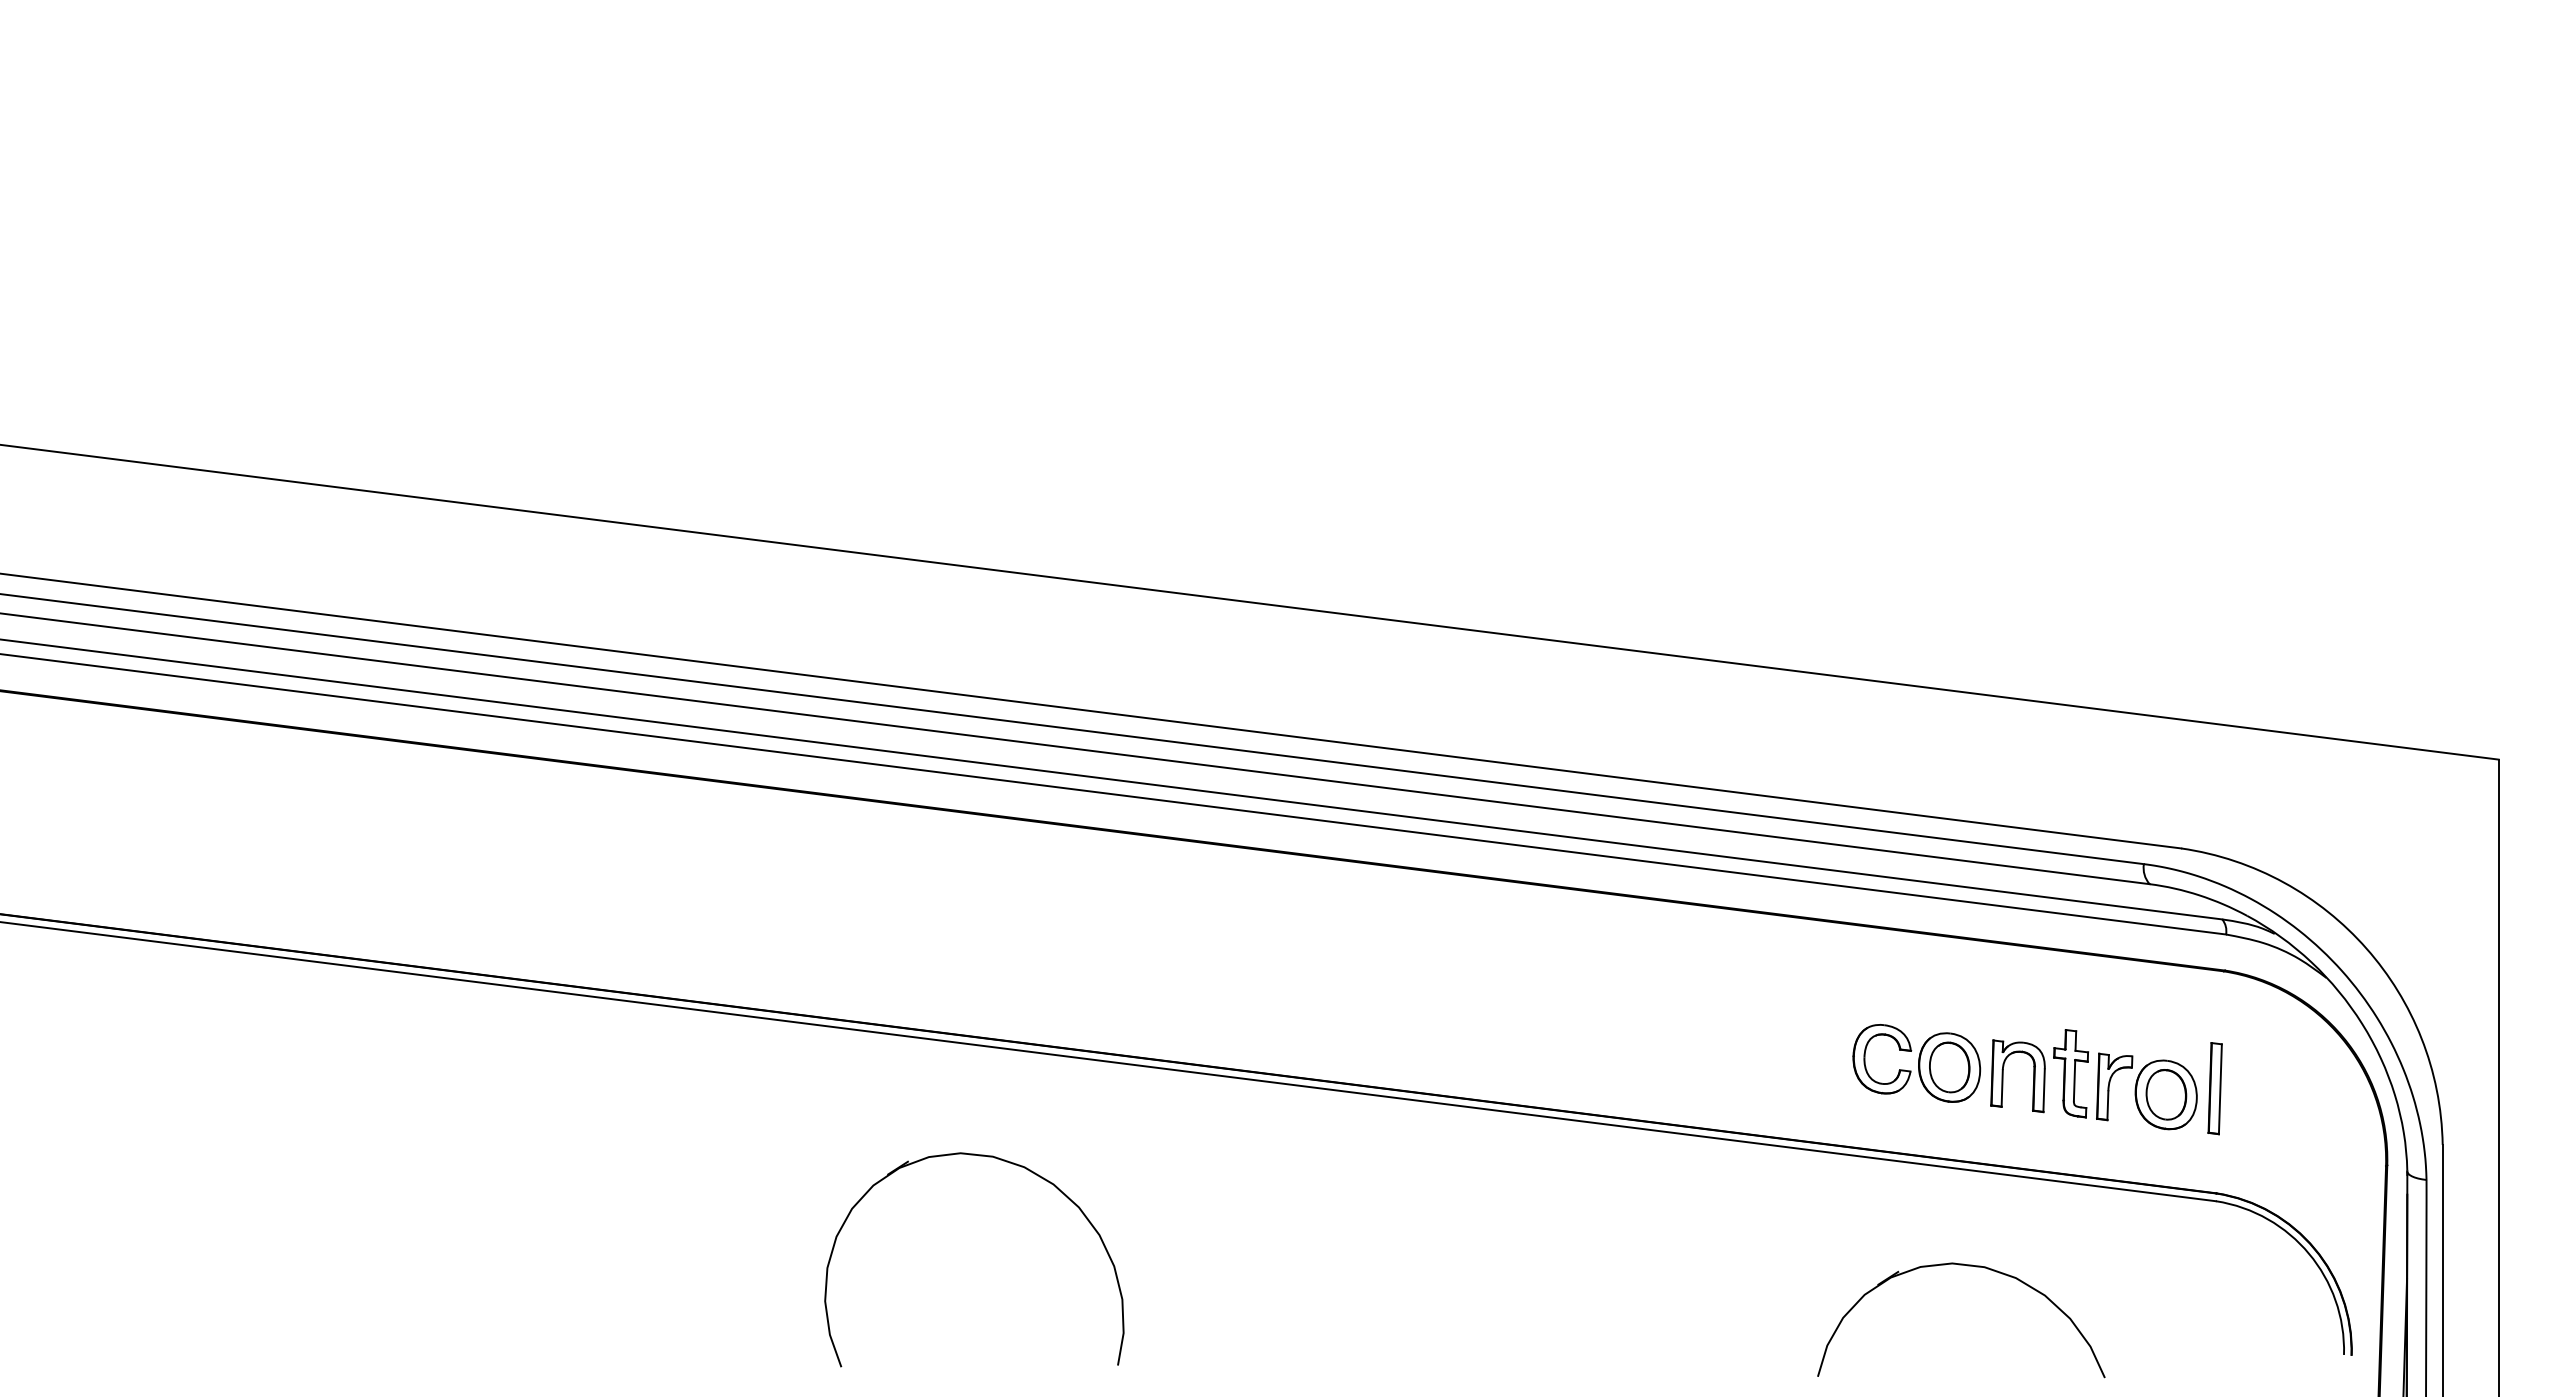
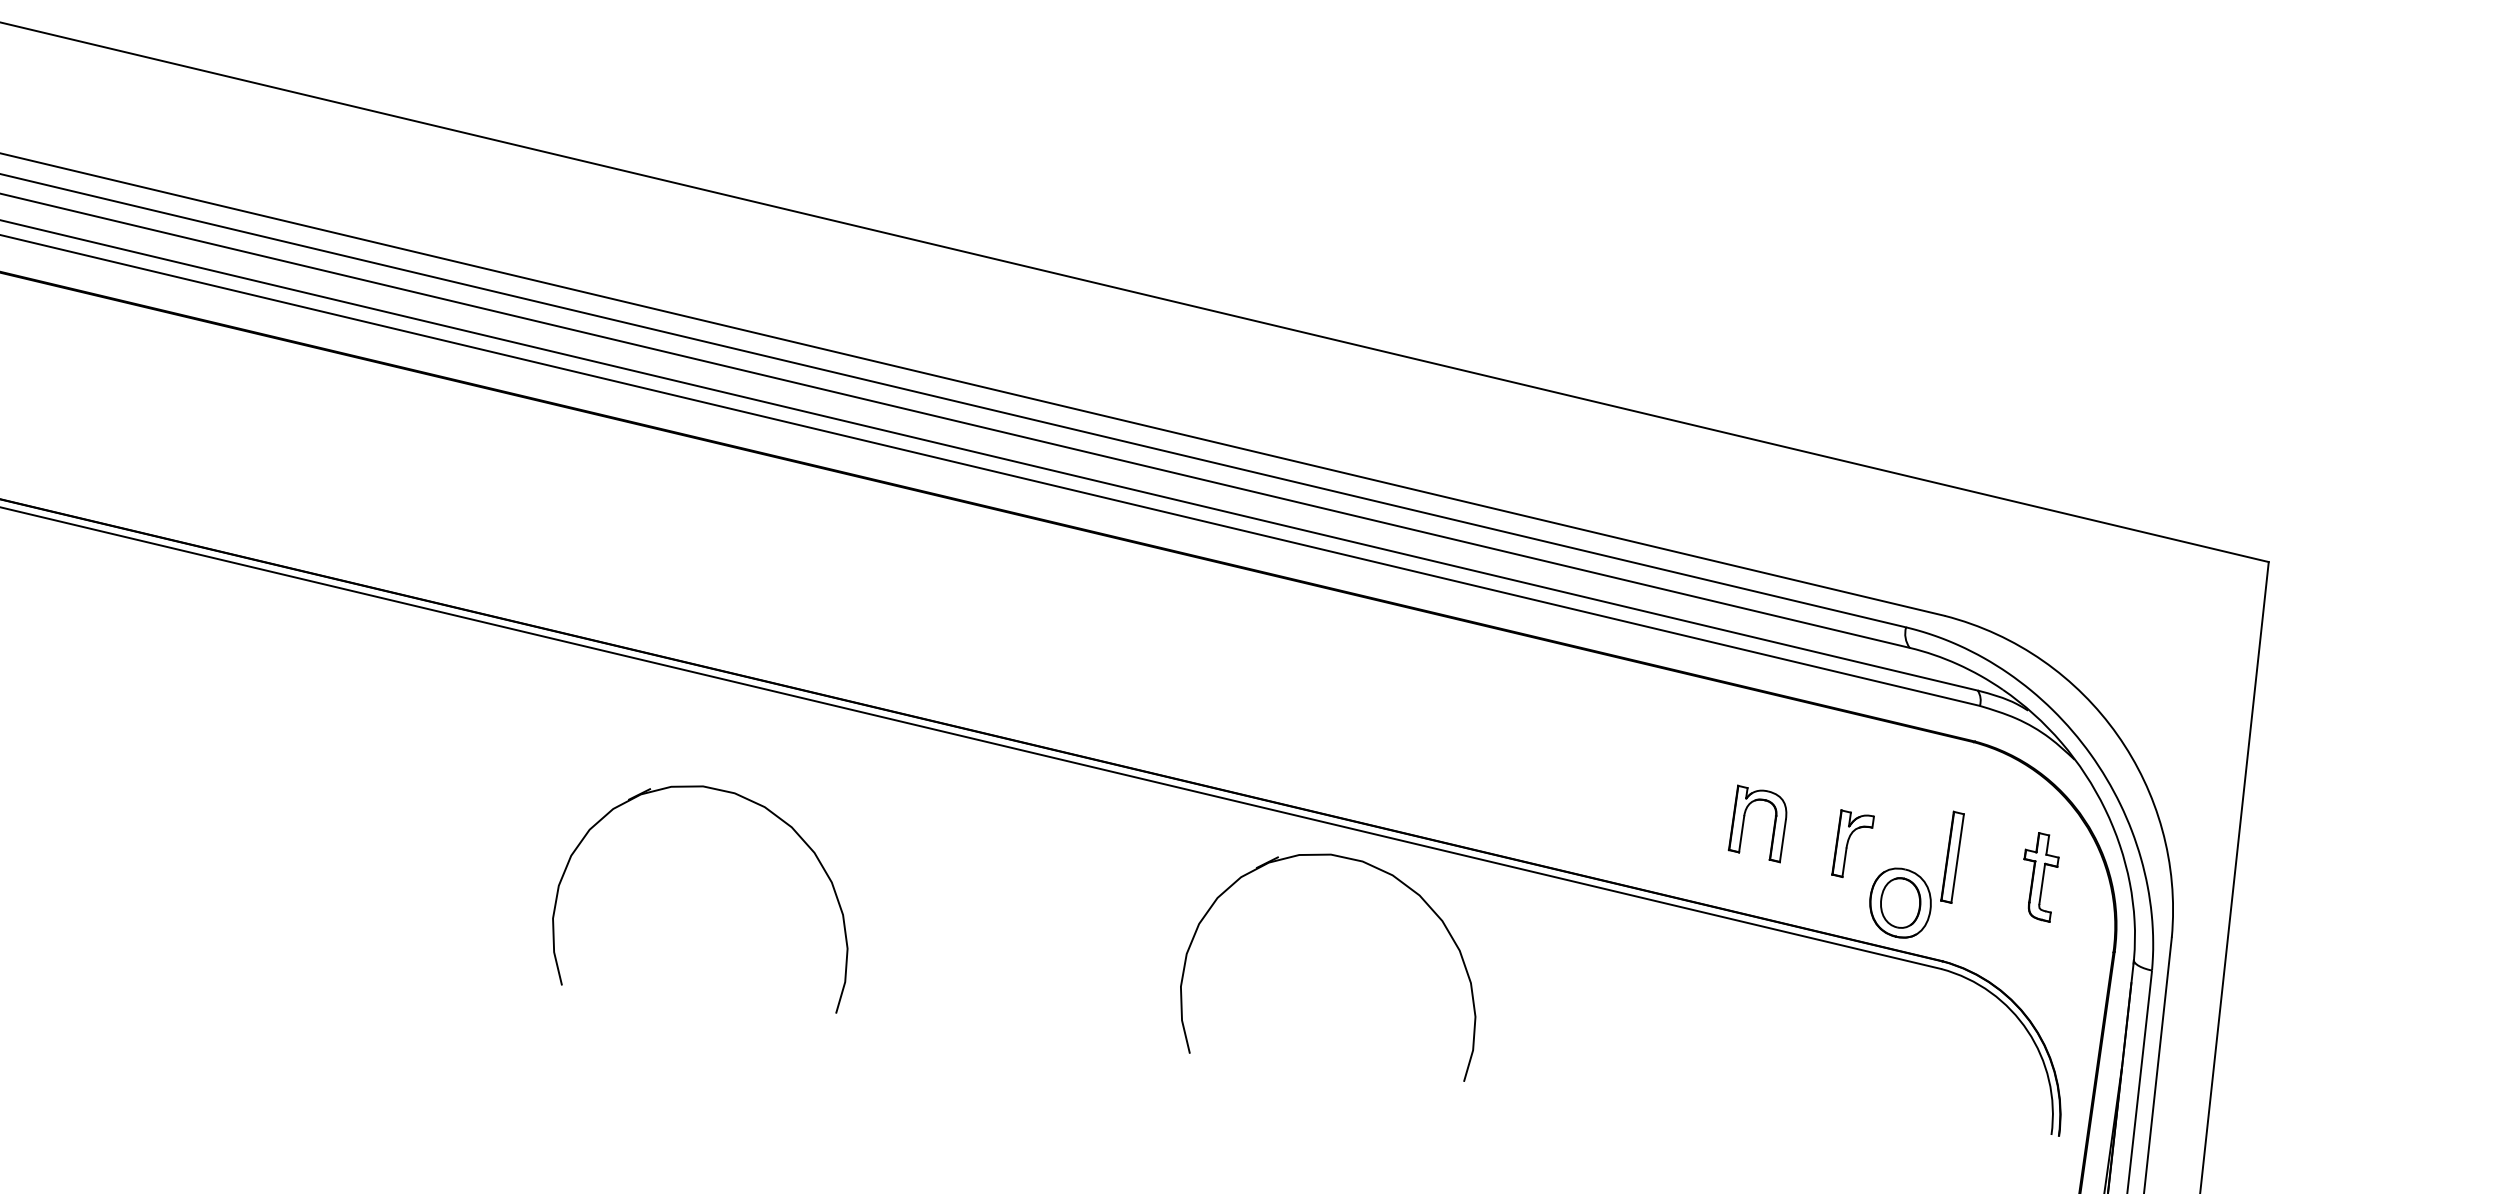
part: (1916, 1063) -> (1659, 800), removed
part: (2070, 1073) -> (2038, 876), moved
part: (2165, 1094) -> (1899, 902), moved
part: (1640, 1162) -> (1375, 868), added
part: (1967, 1266) -> (1688, 1006), removed

